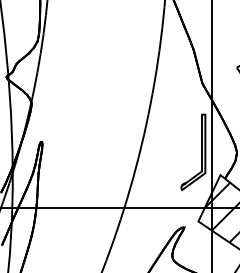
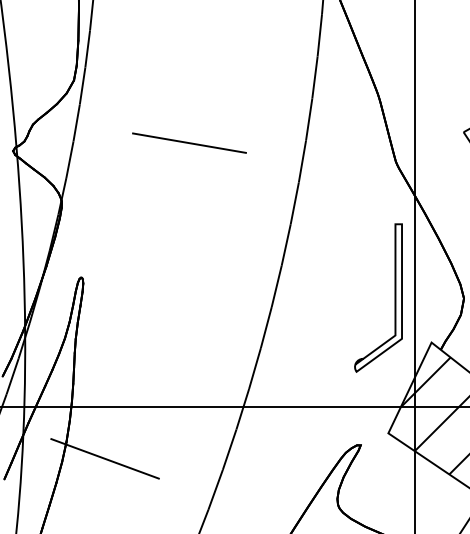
line: (96, 73) -> (189, 143), added
line: (53, 234) -> (104, 458), added

